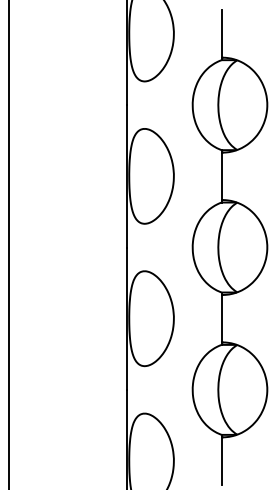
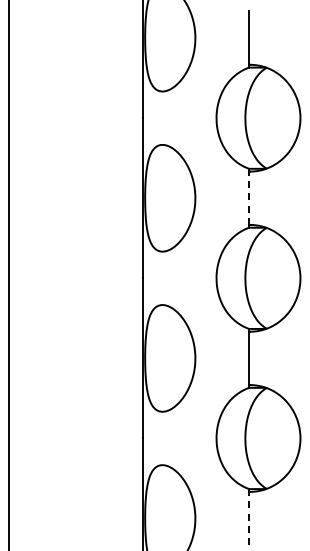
line: (222, 176) -> (249, 198), solid -> dashed
line: (222, 461) -> (249, 518), solid -> dashed

